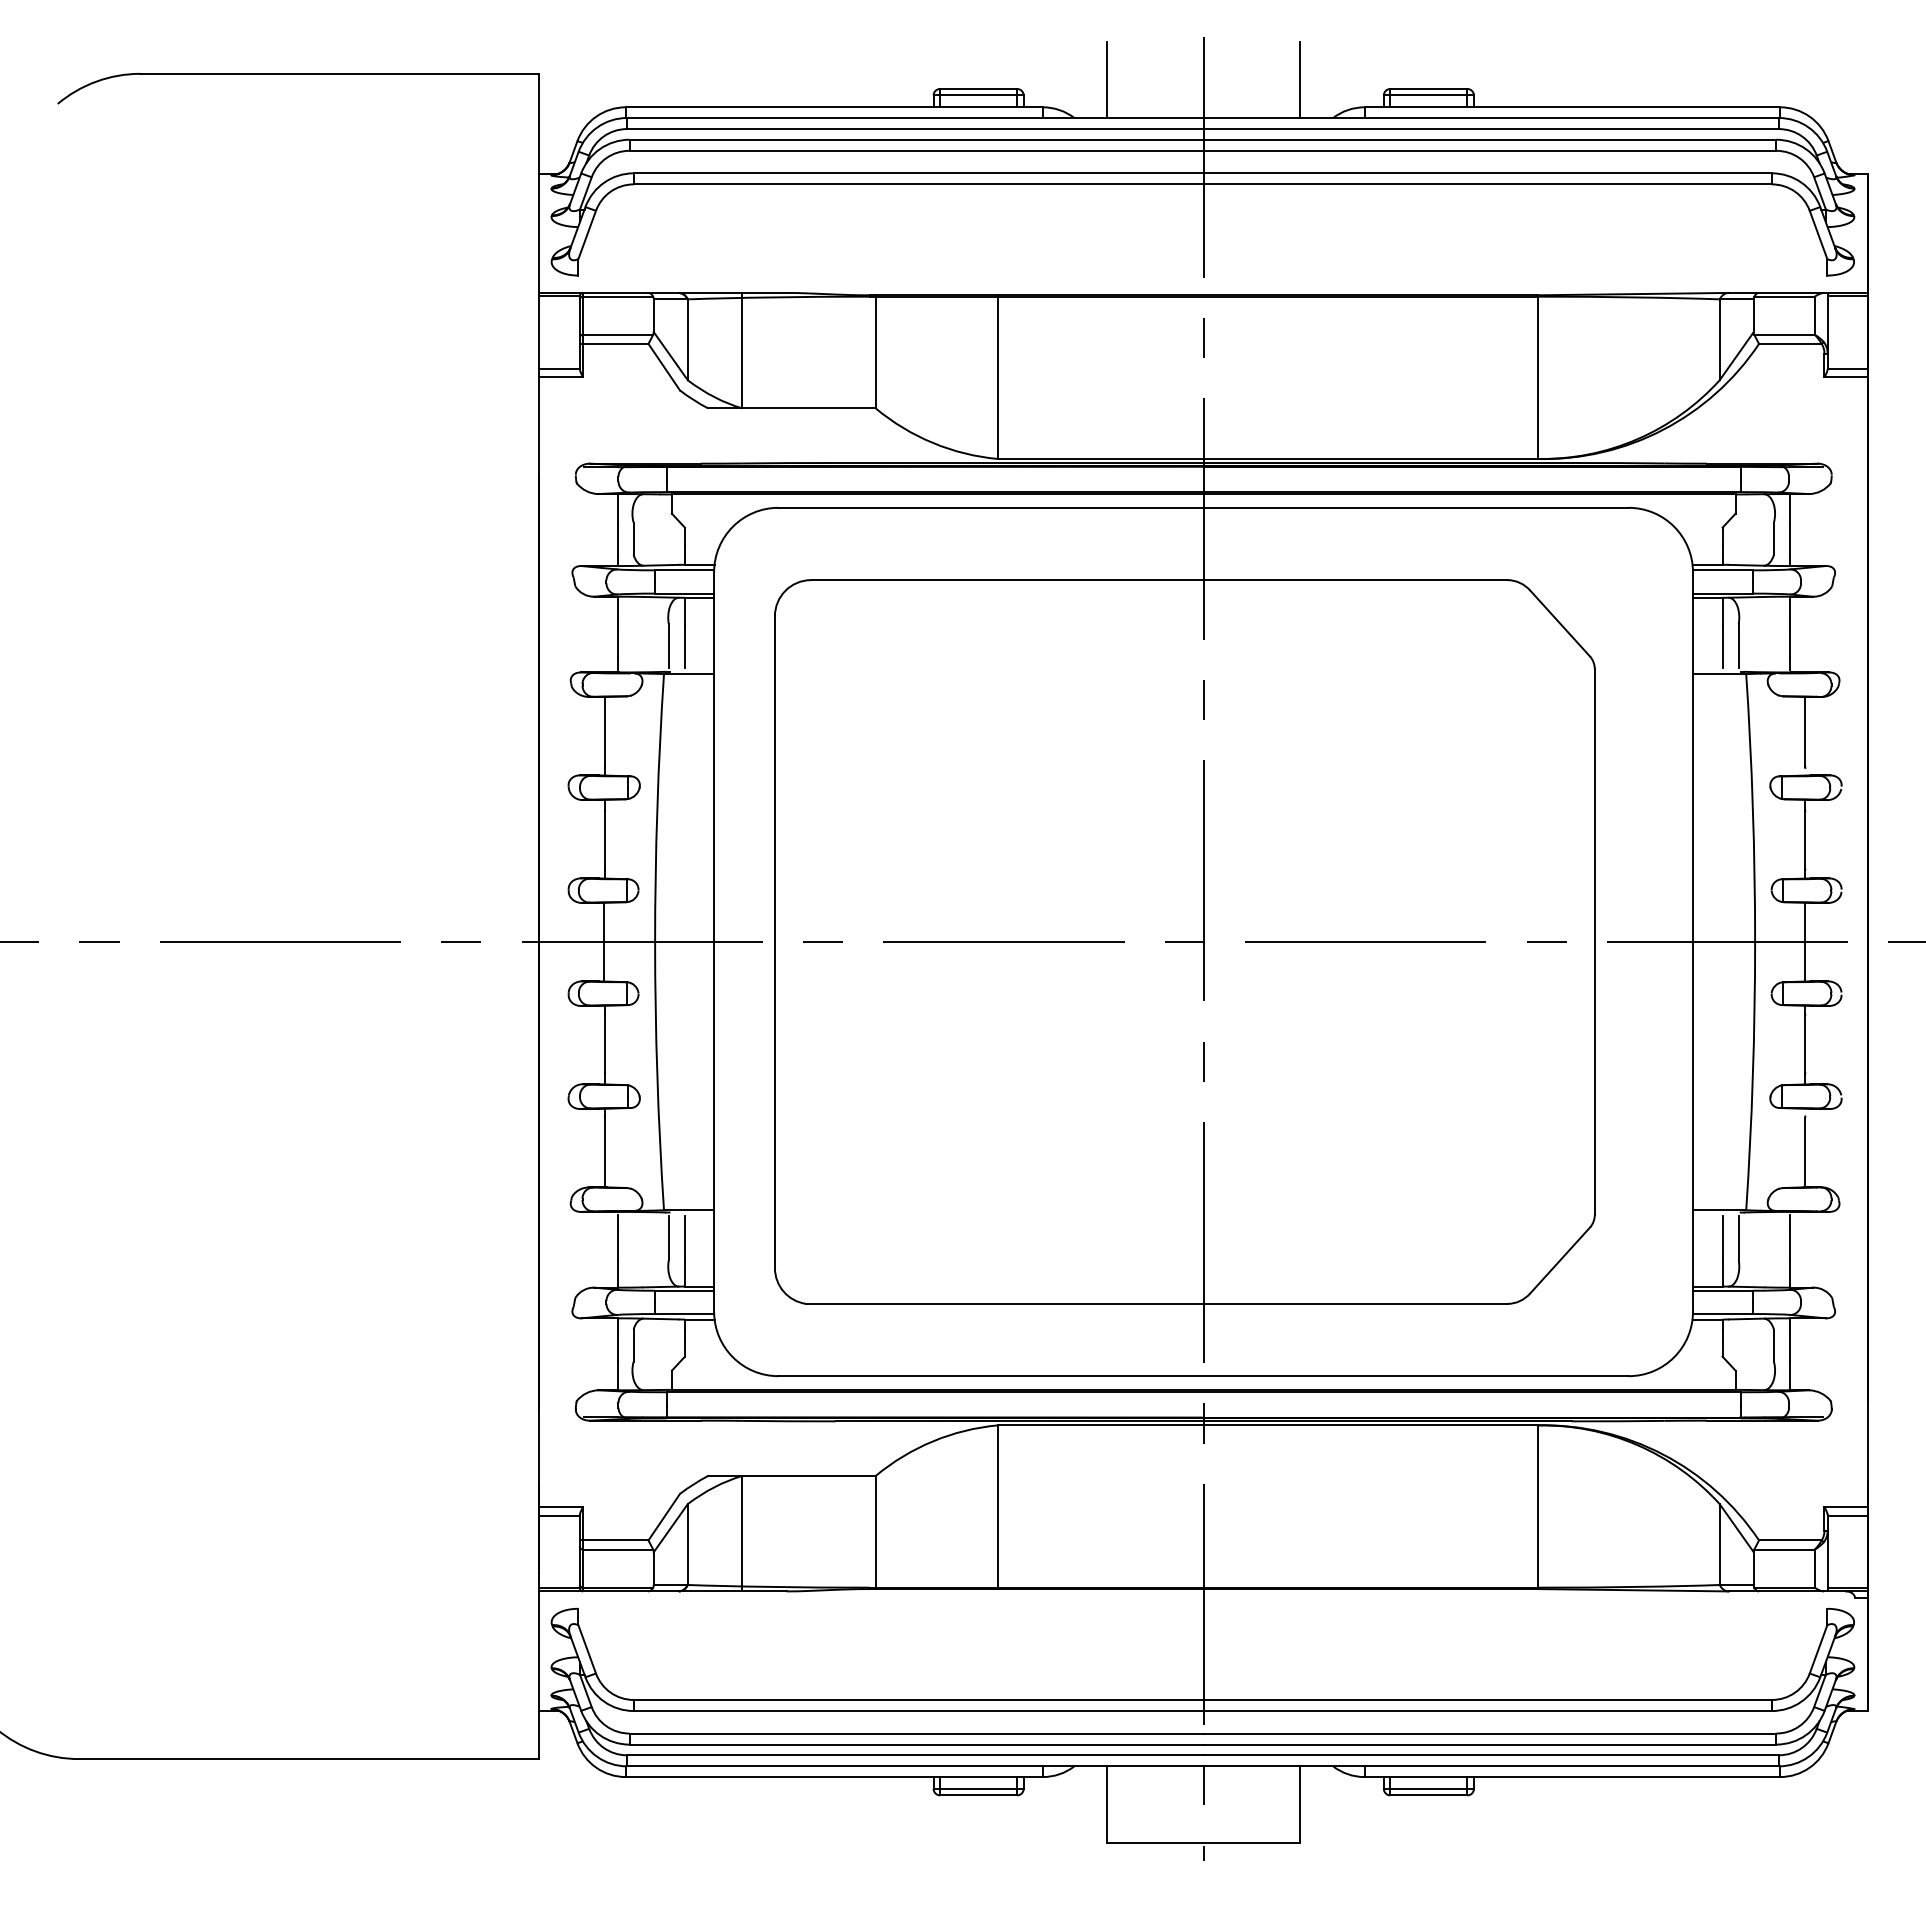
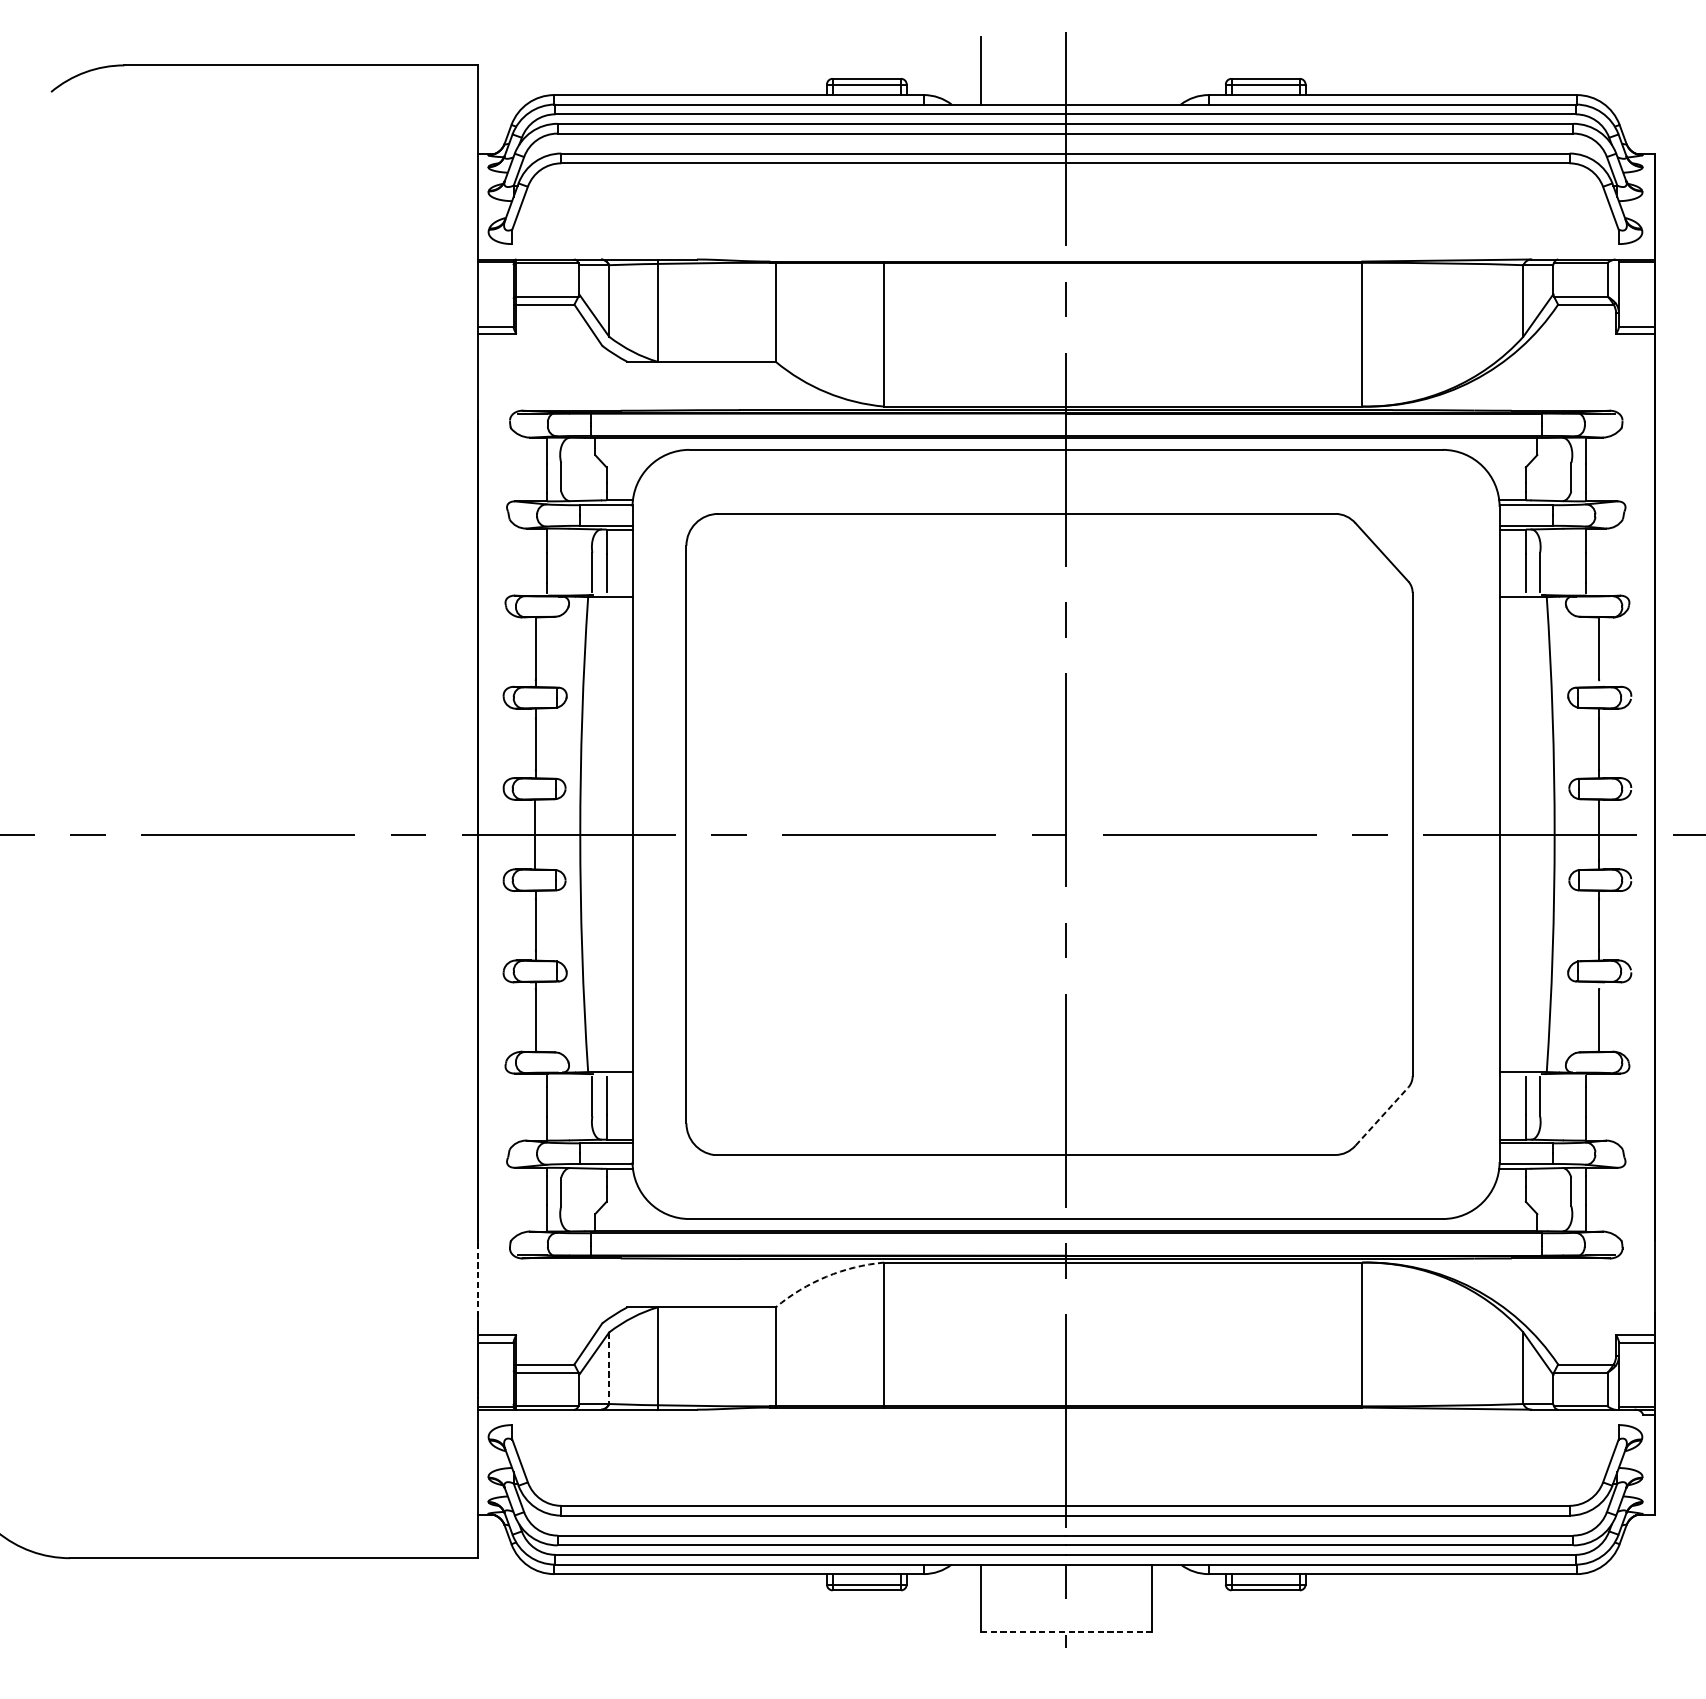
line: (1300, 79) -> (1151, 70), removed
line: (1560, 1260) -> (1382, 1116), solid -> dashed
line: (539, 1441) -> (477, 1276), solid -> dashed
arc: (933, 1441) -> (826, 1276), solid -> dashed
line: (687, 1545) -> (608, 1369), solid -> dashed
line: (1204, 1842) -> (1066, 1632), solid -> dashed

